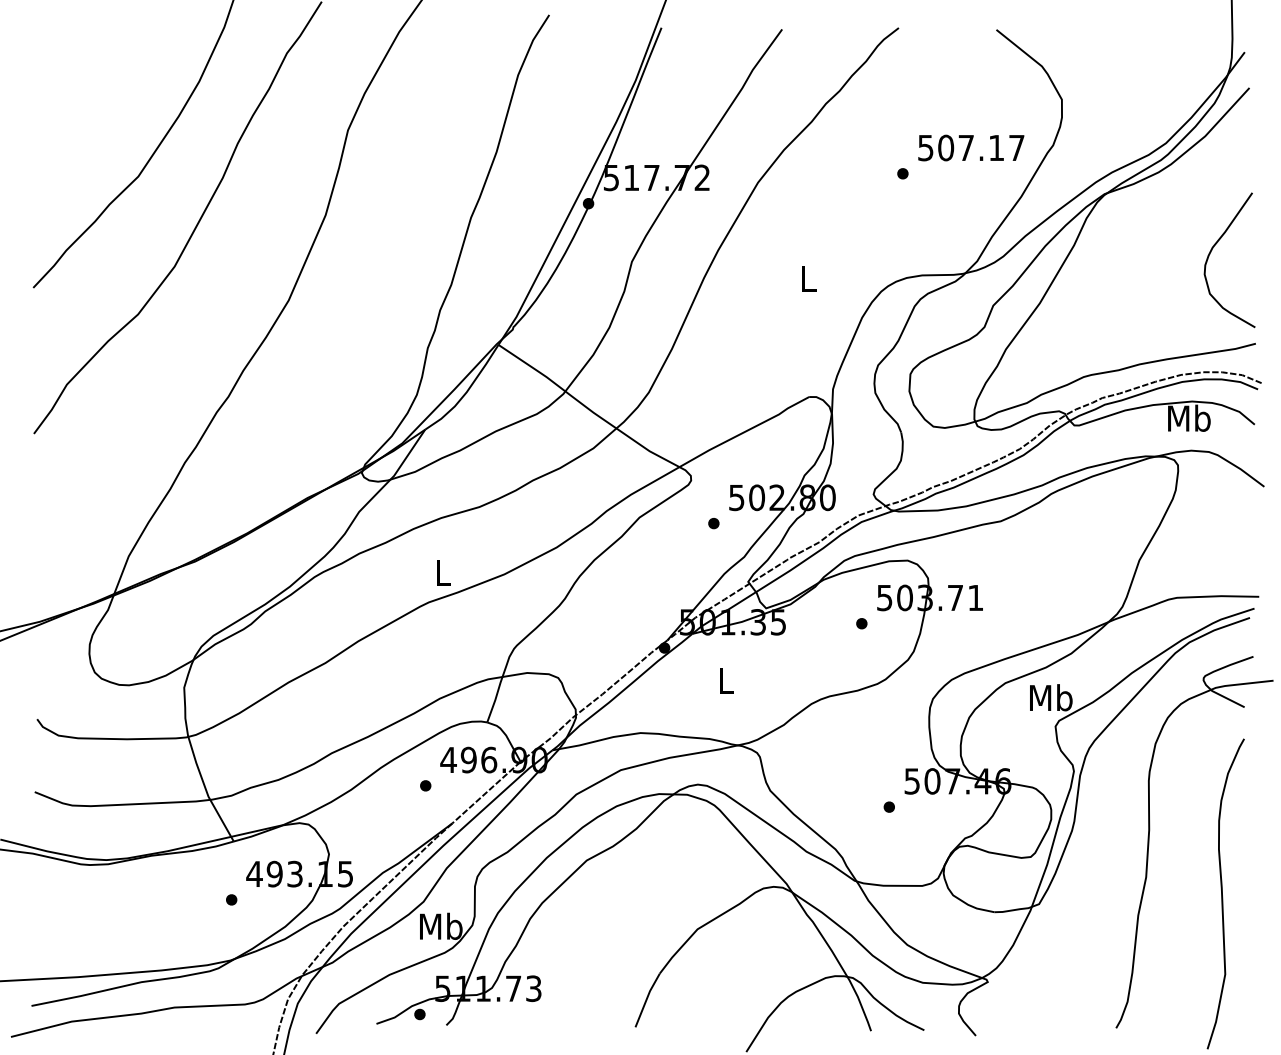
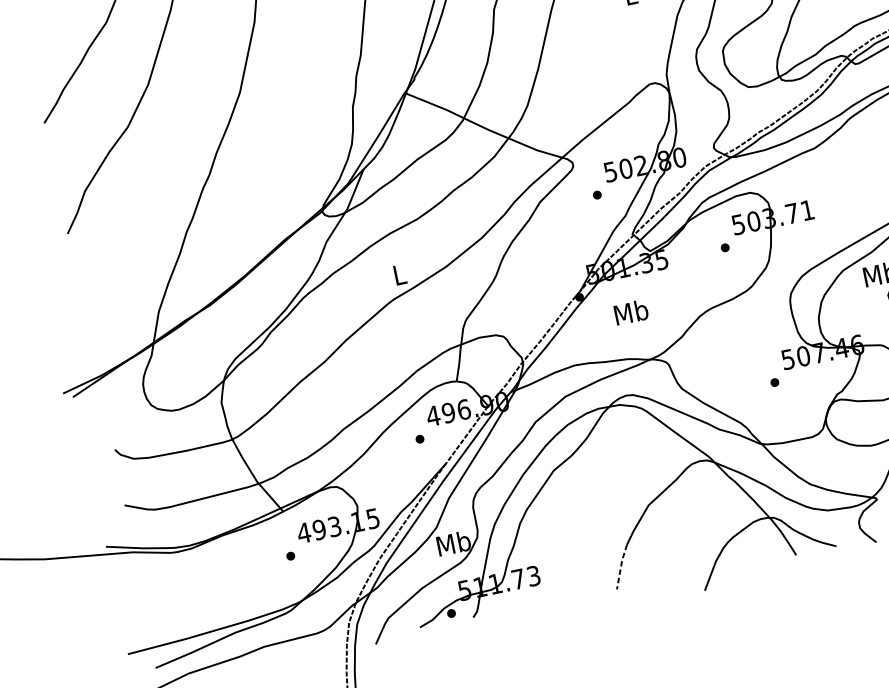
text: (726, 680) -> (631, 312), L -> Mb
line: (646, 999) -> (620, 566), solid -> dashed

